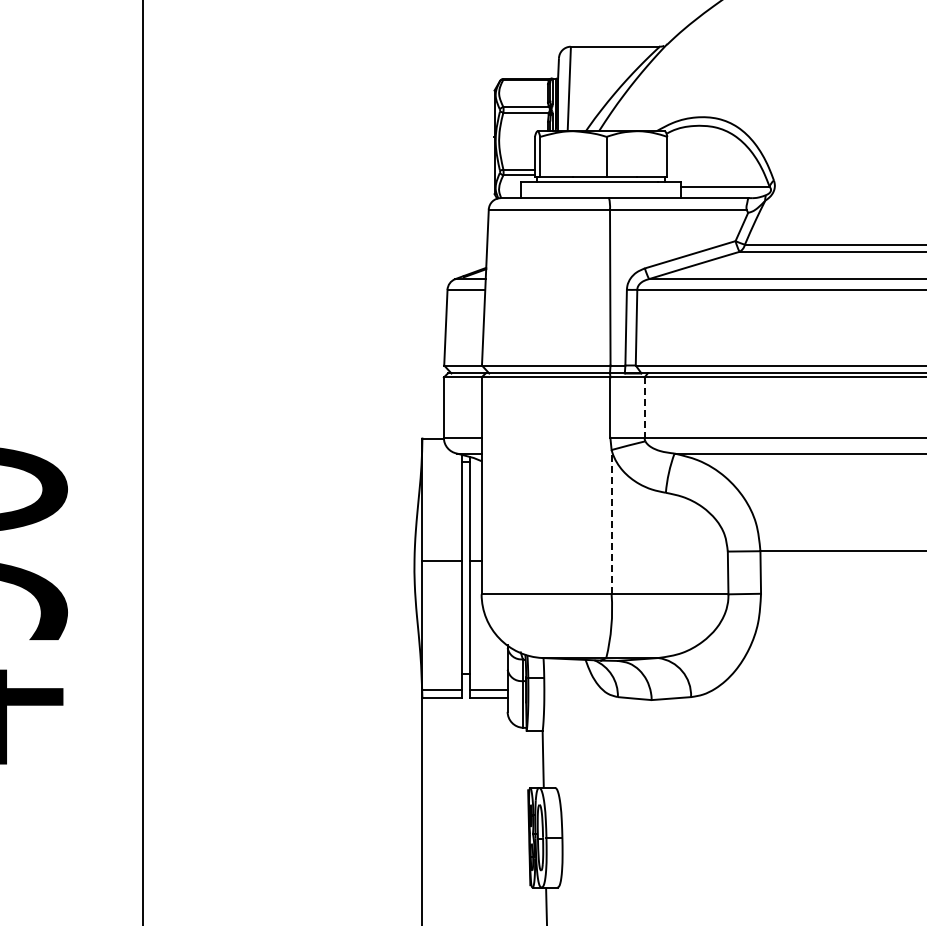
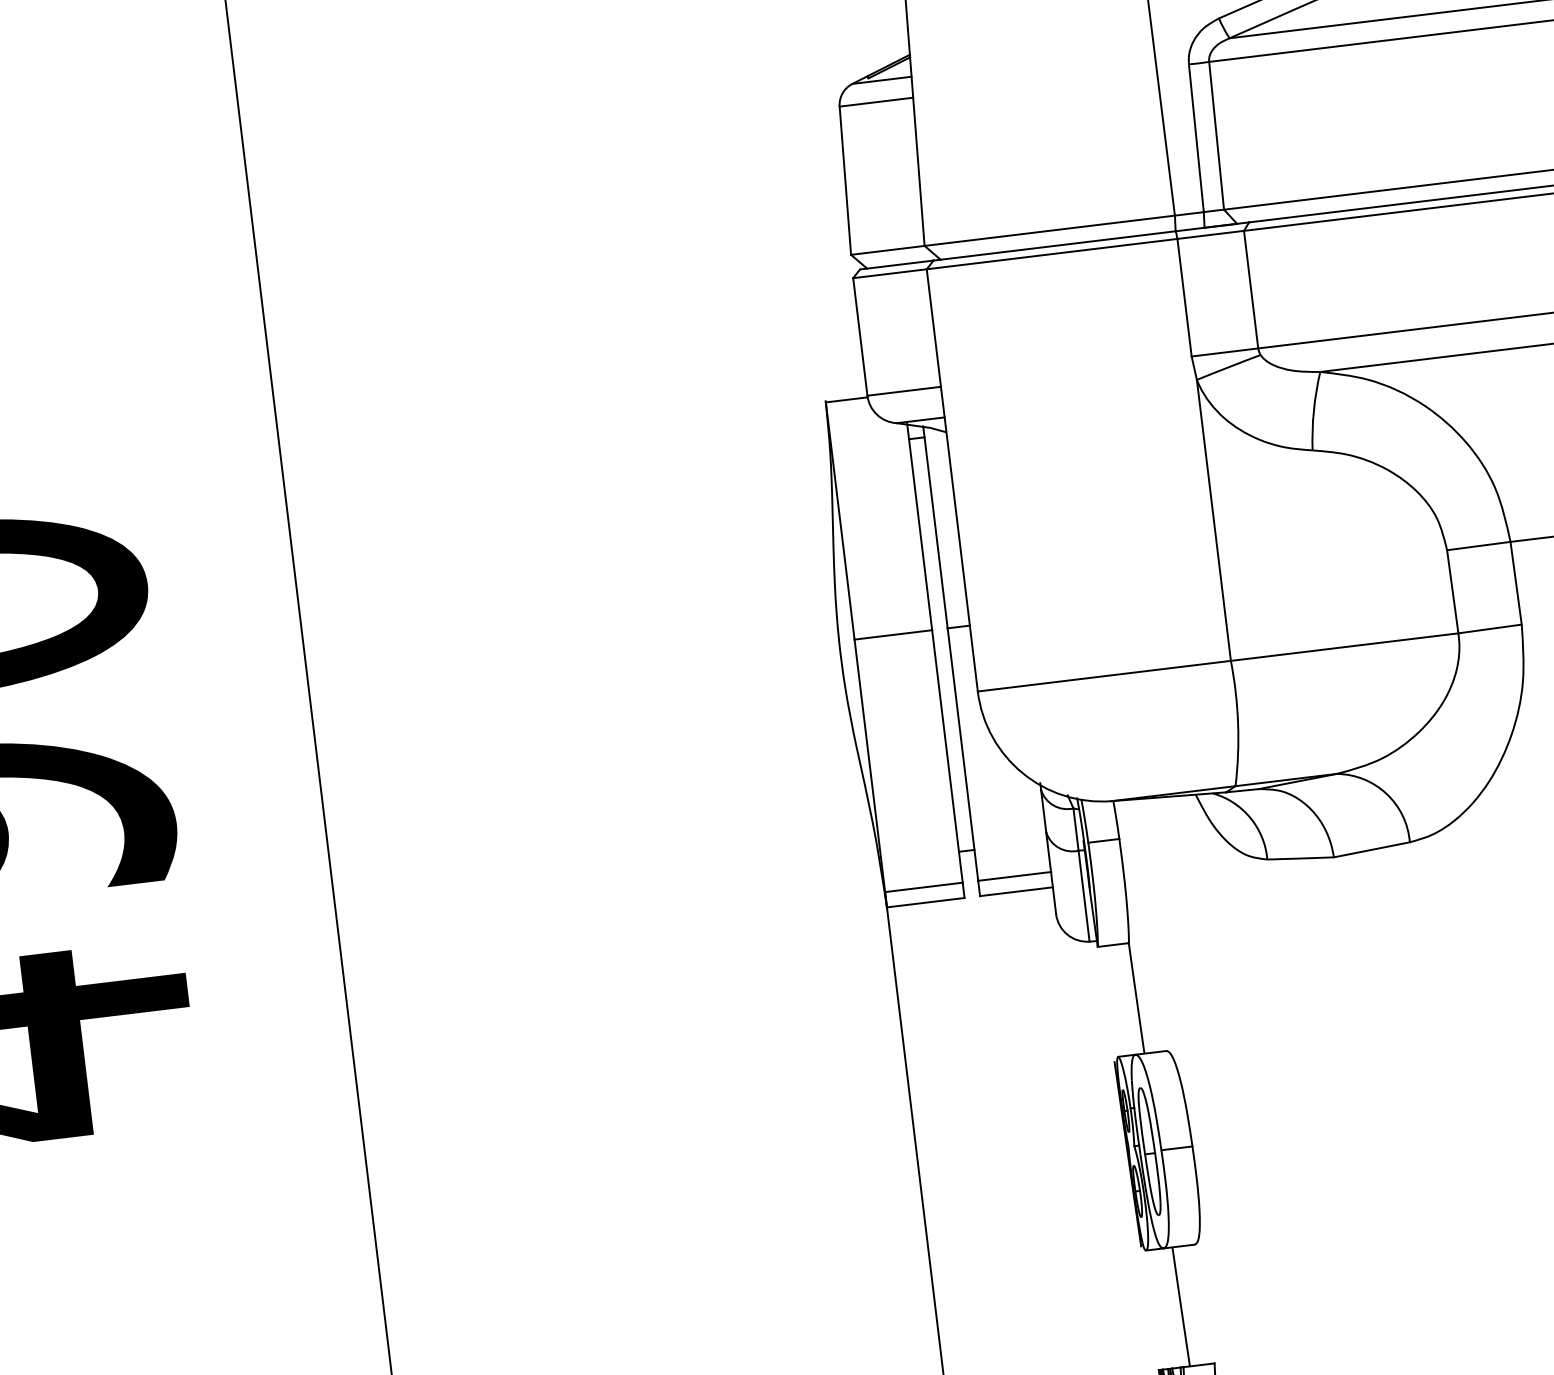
line: (644, 408) -> (1251, 291), dashed -> solid
line: (611, 521) -> (1213, 519), dashed -> solid

